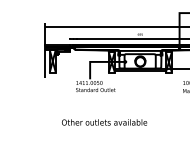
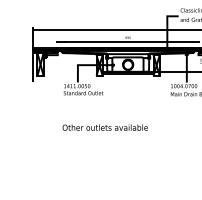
text: (103, 122) -> (104, 127), moved

